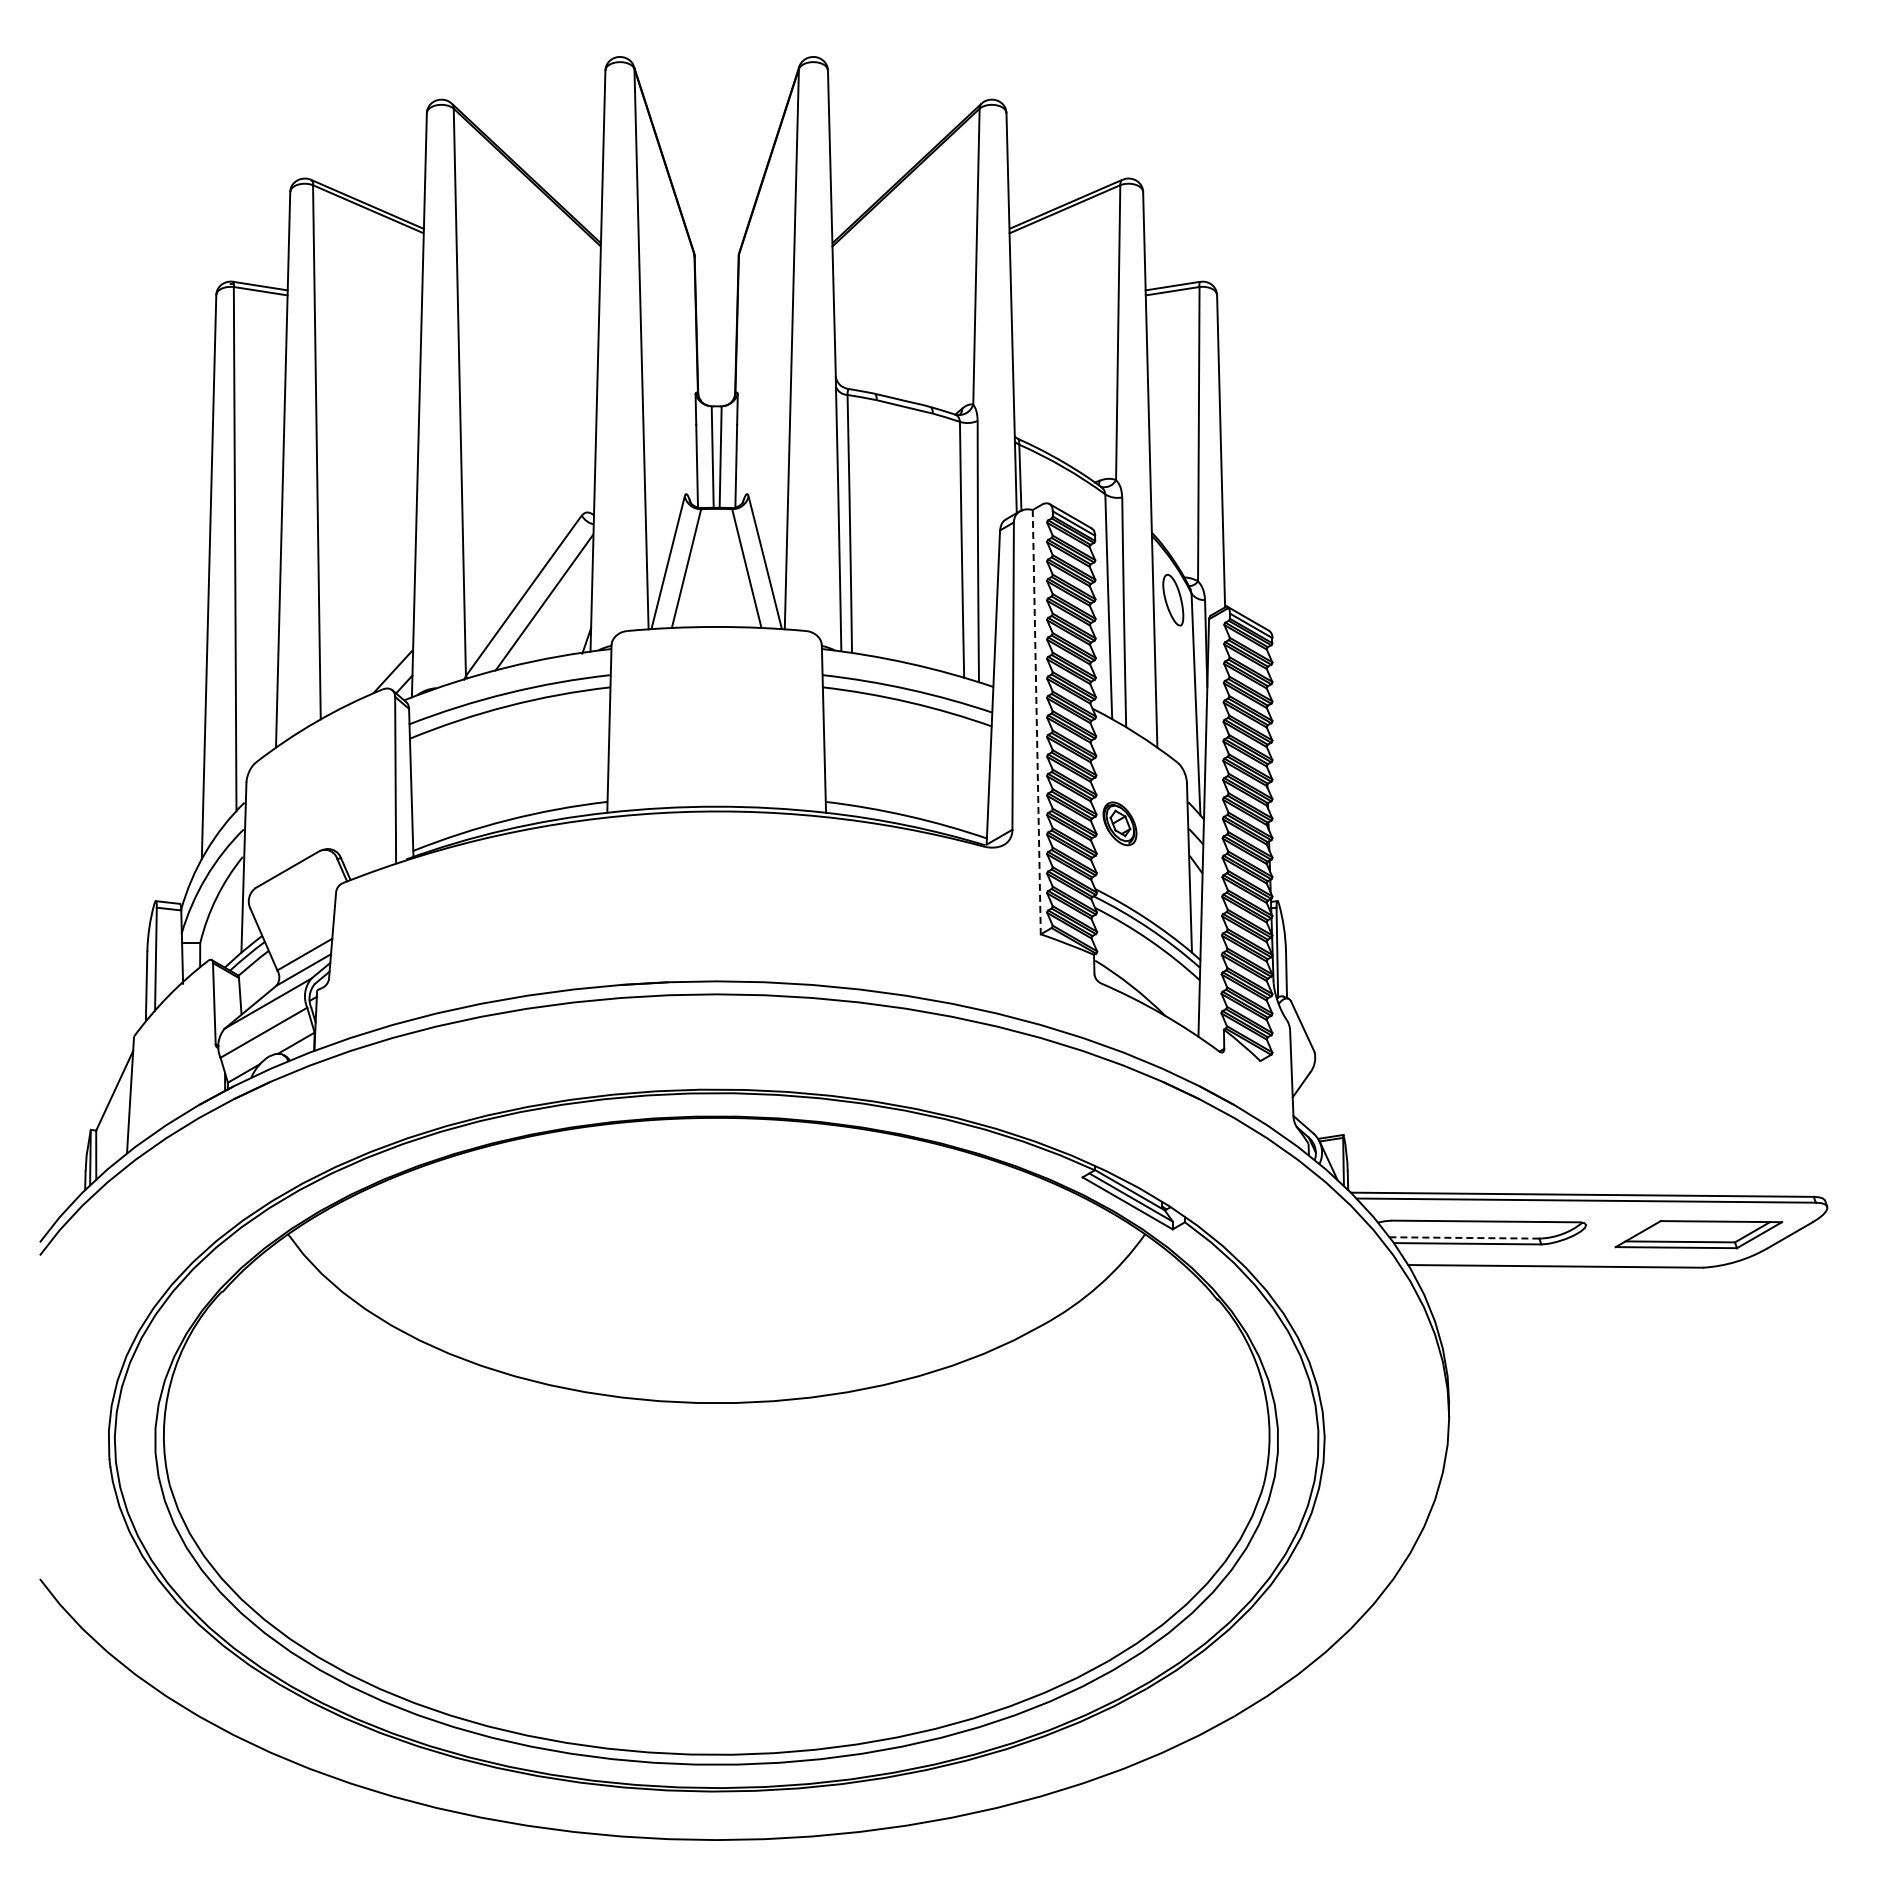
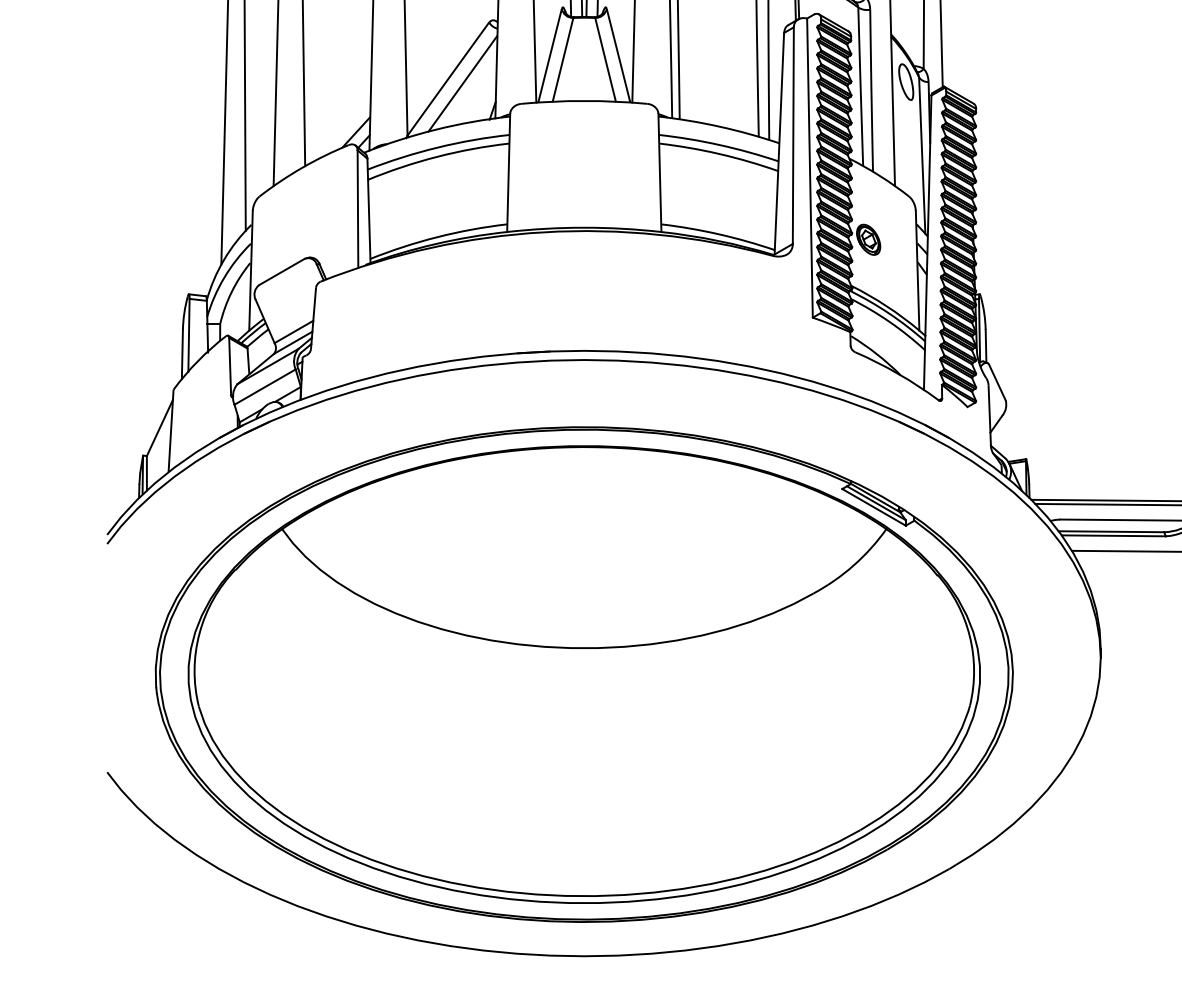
line: (1036, 723) -> (809, 169), dashed -> solid
line: (1464, 1237) -> (1111, 531), dashed -> solid

